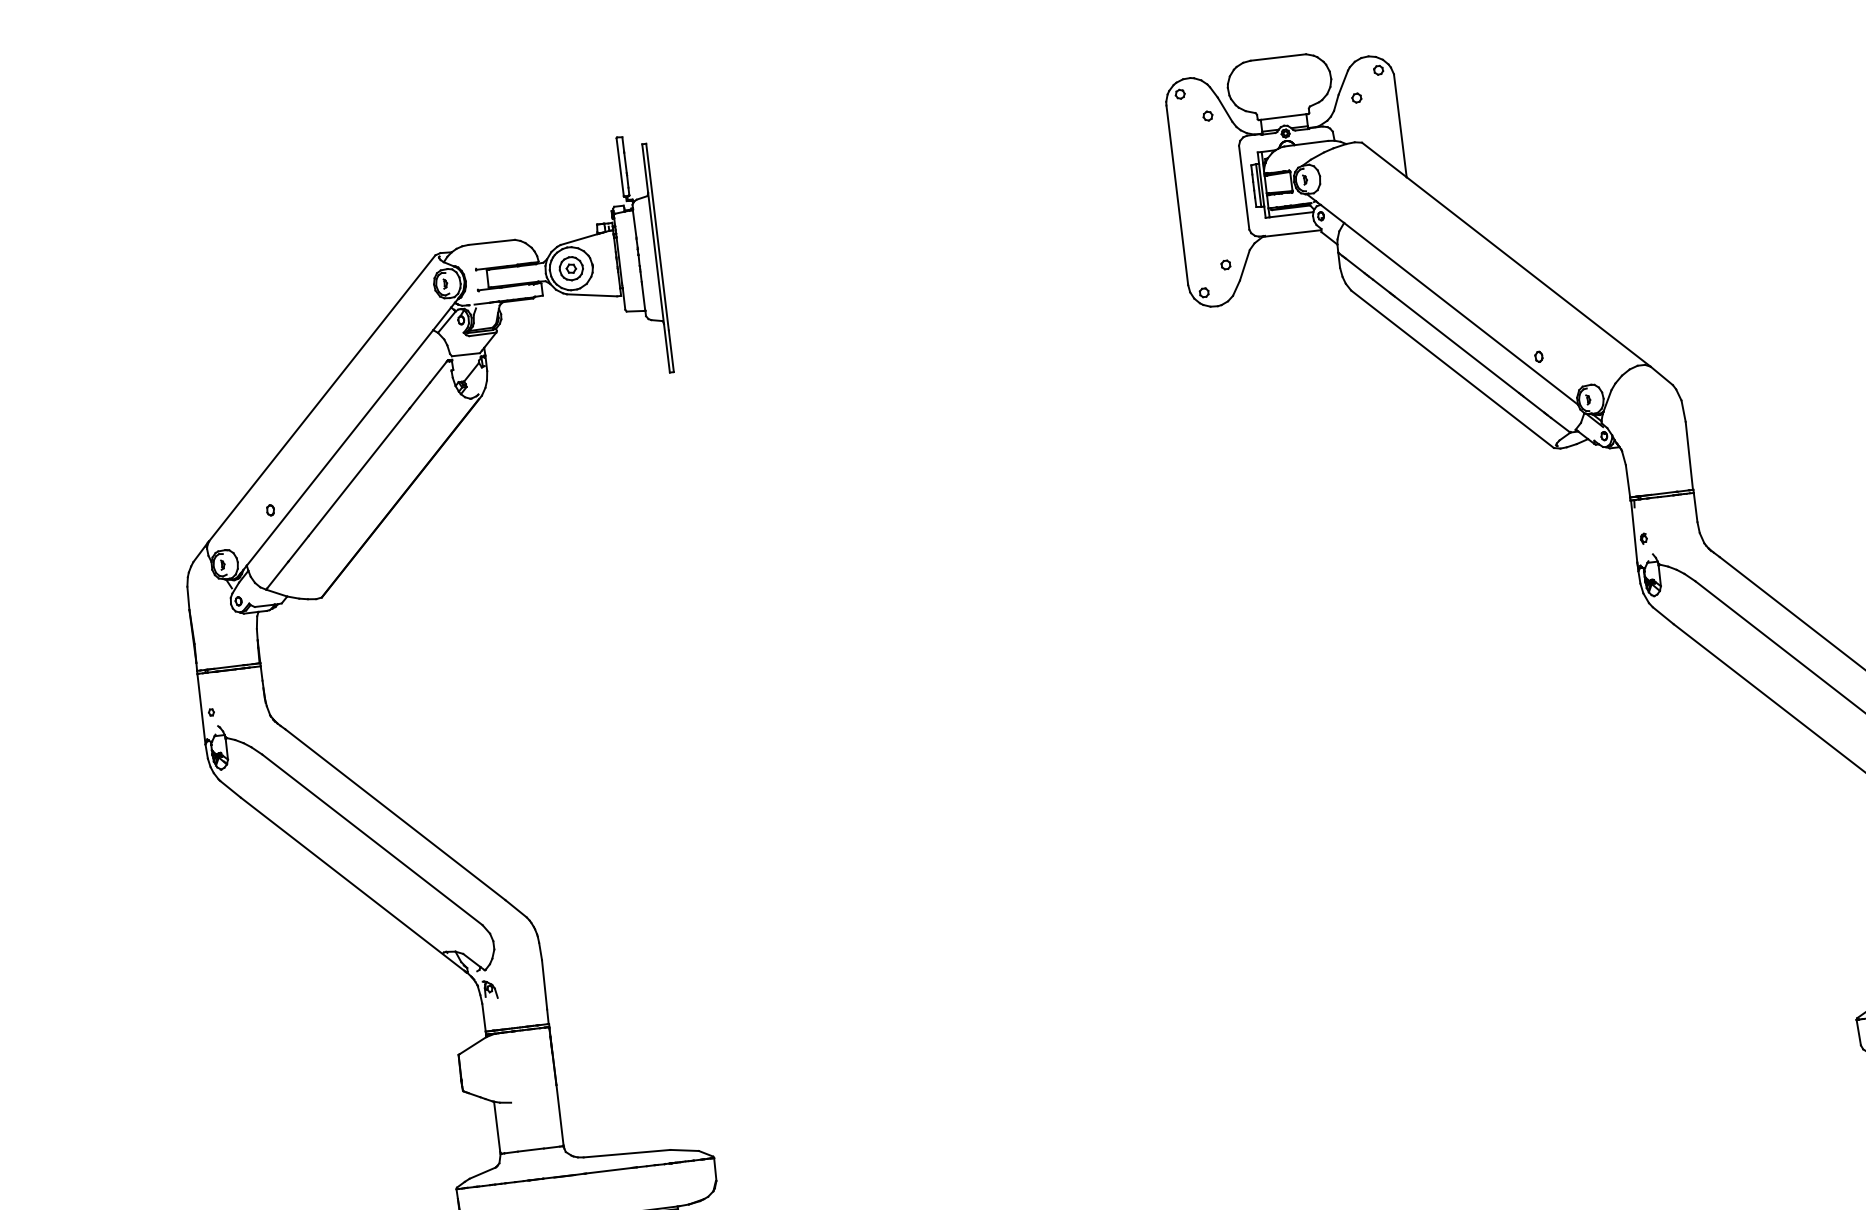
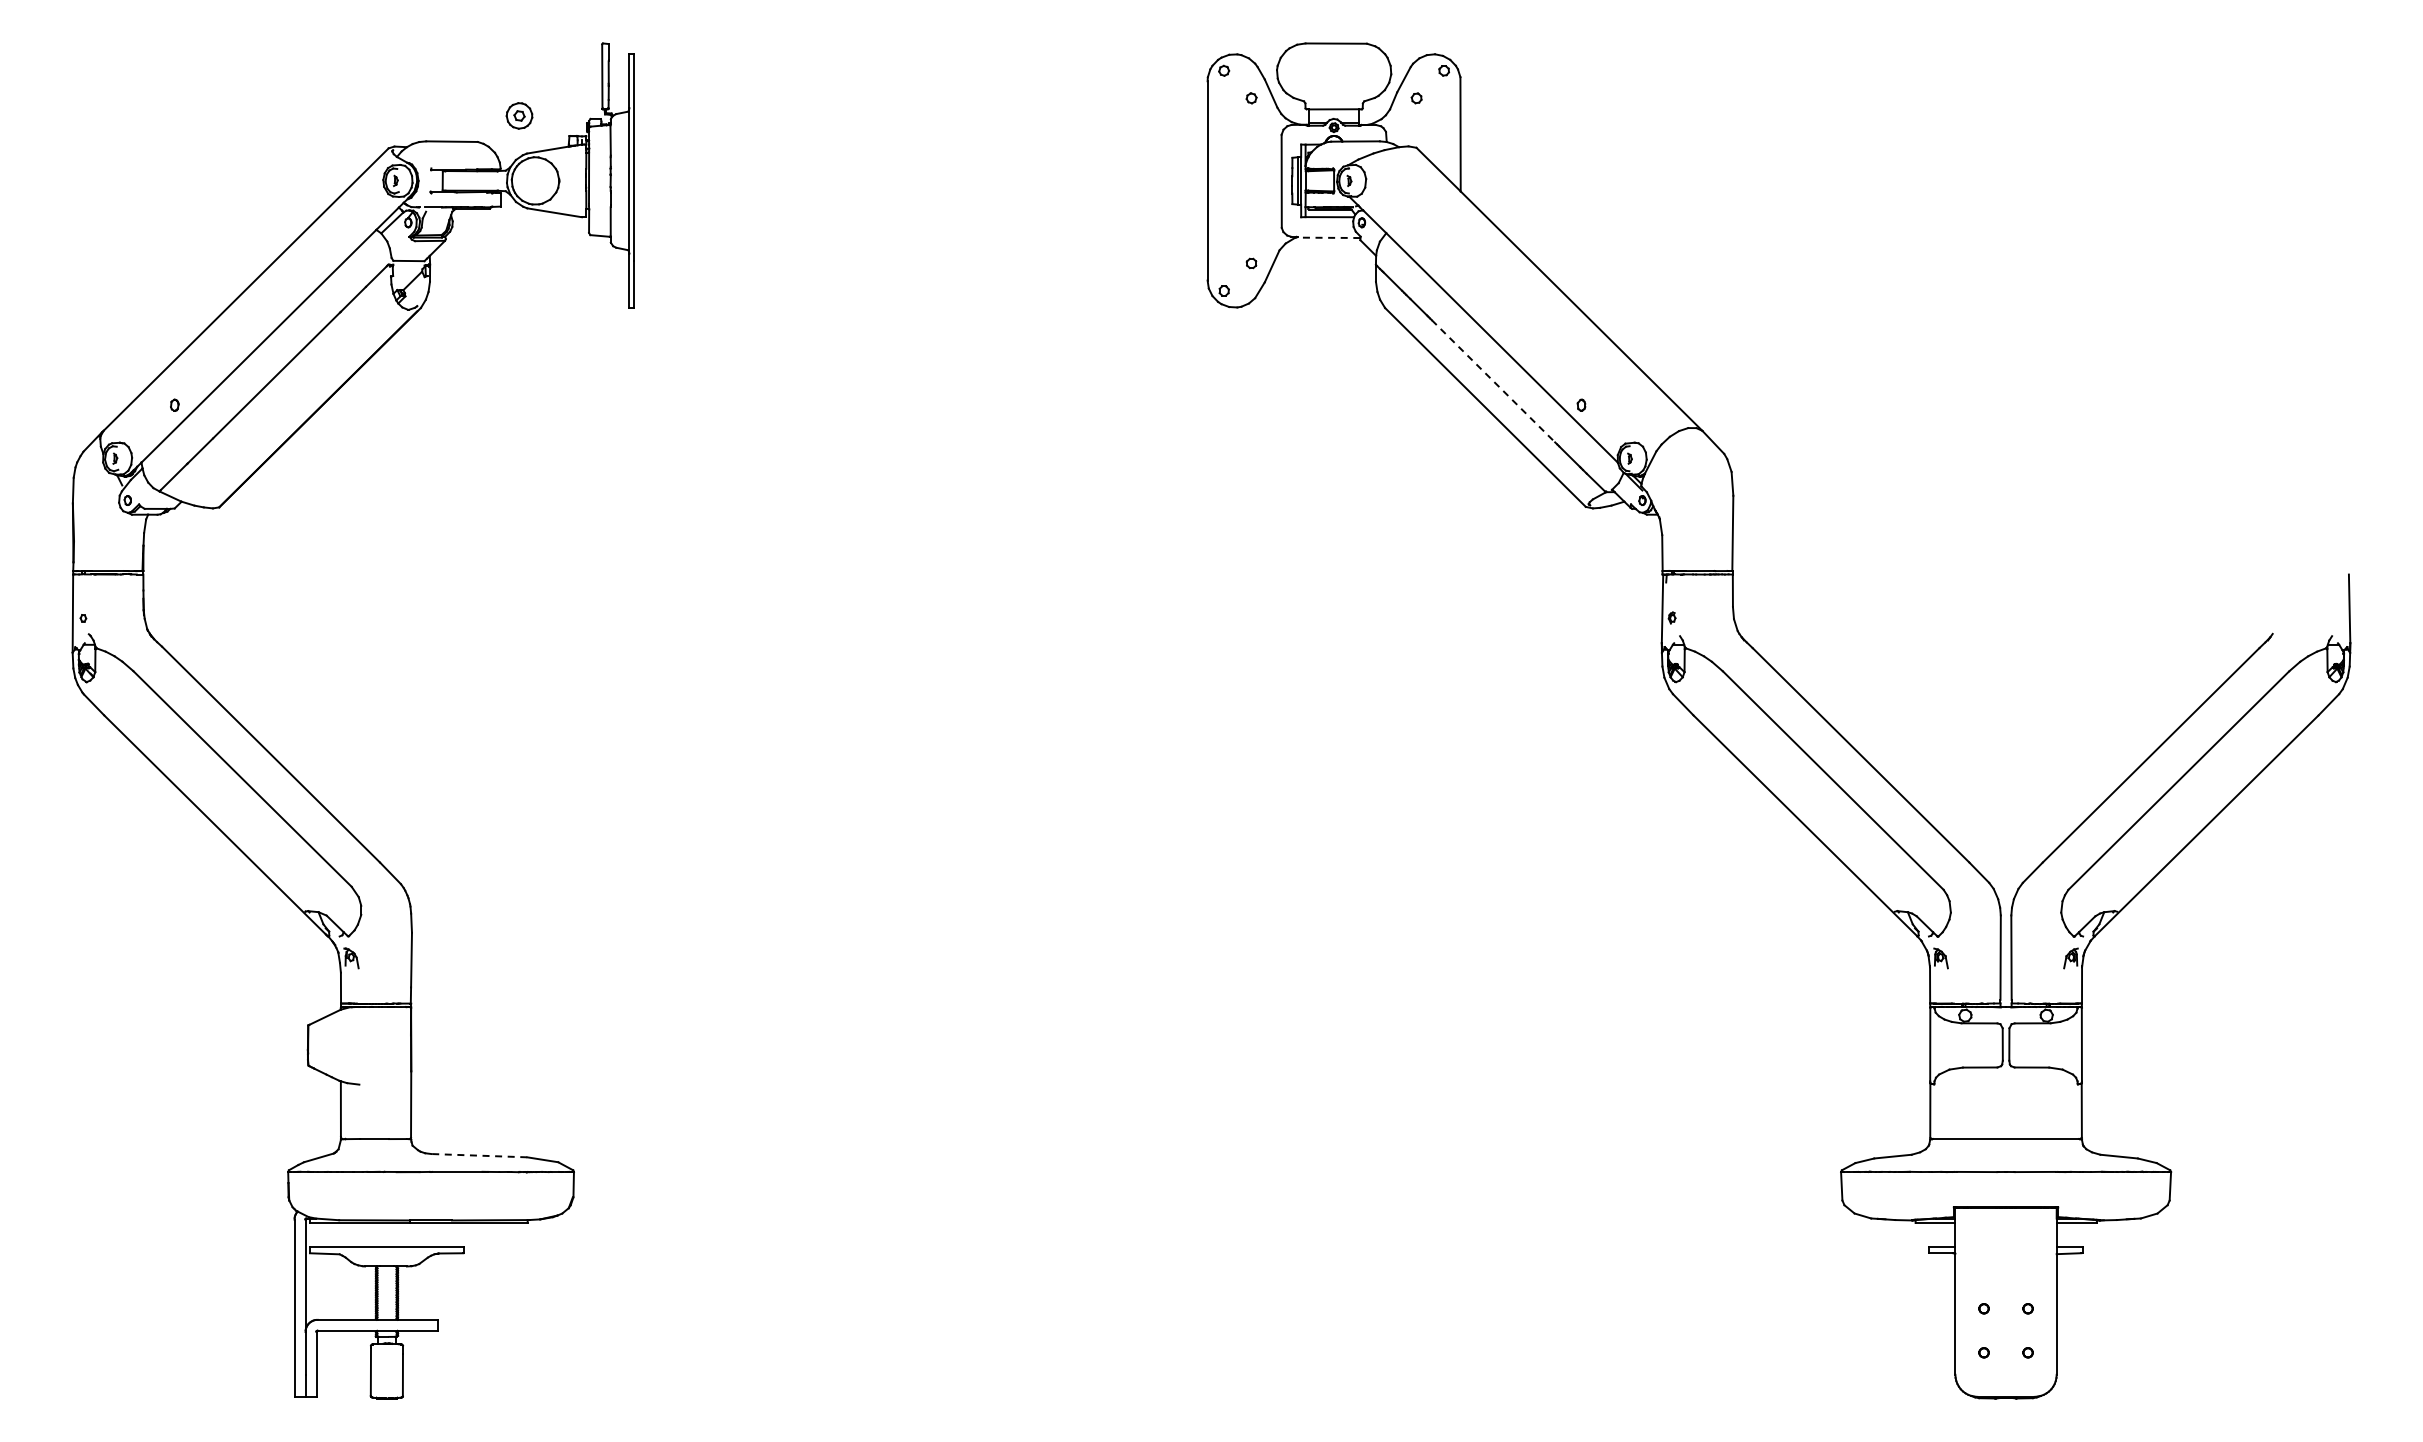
line: (1291, 233) -> (1327, 237), solid -> dashed
part: (571, 268) -> (519, 115), moved
line: (1456, 345) -> (1493, 381), solid -> dashed
line: (627, 1153) -> (479, 1155), solid -> dashed

